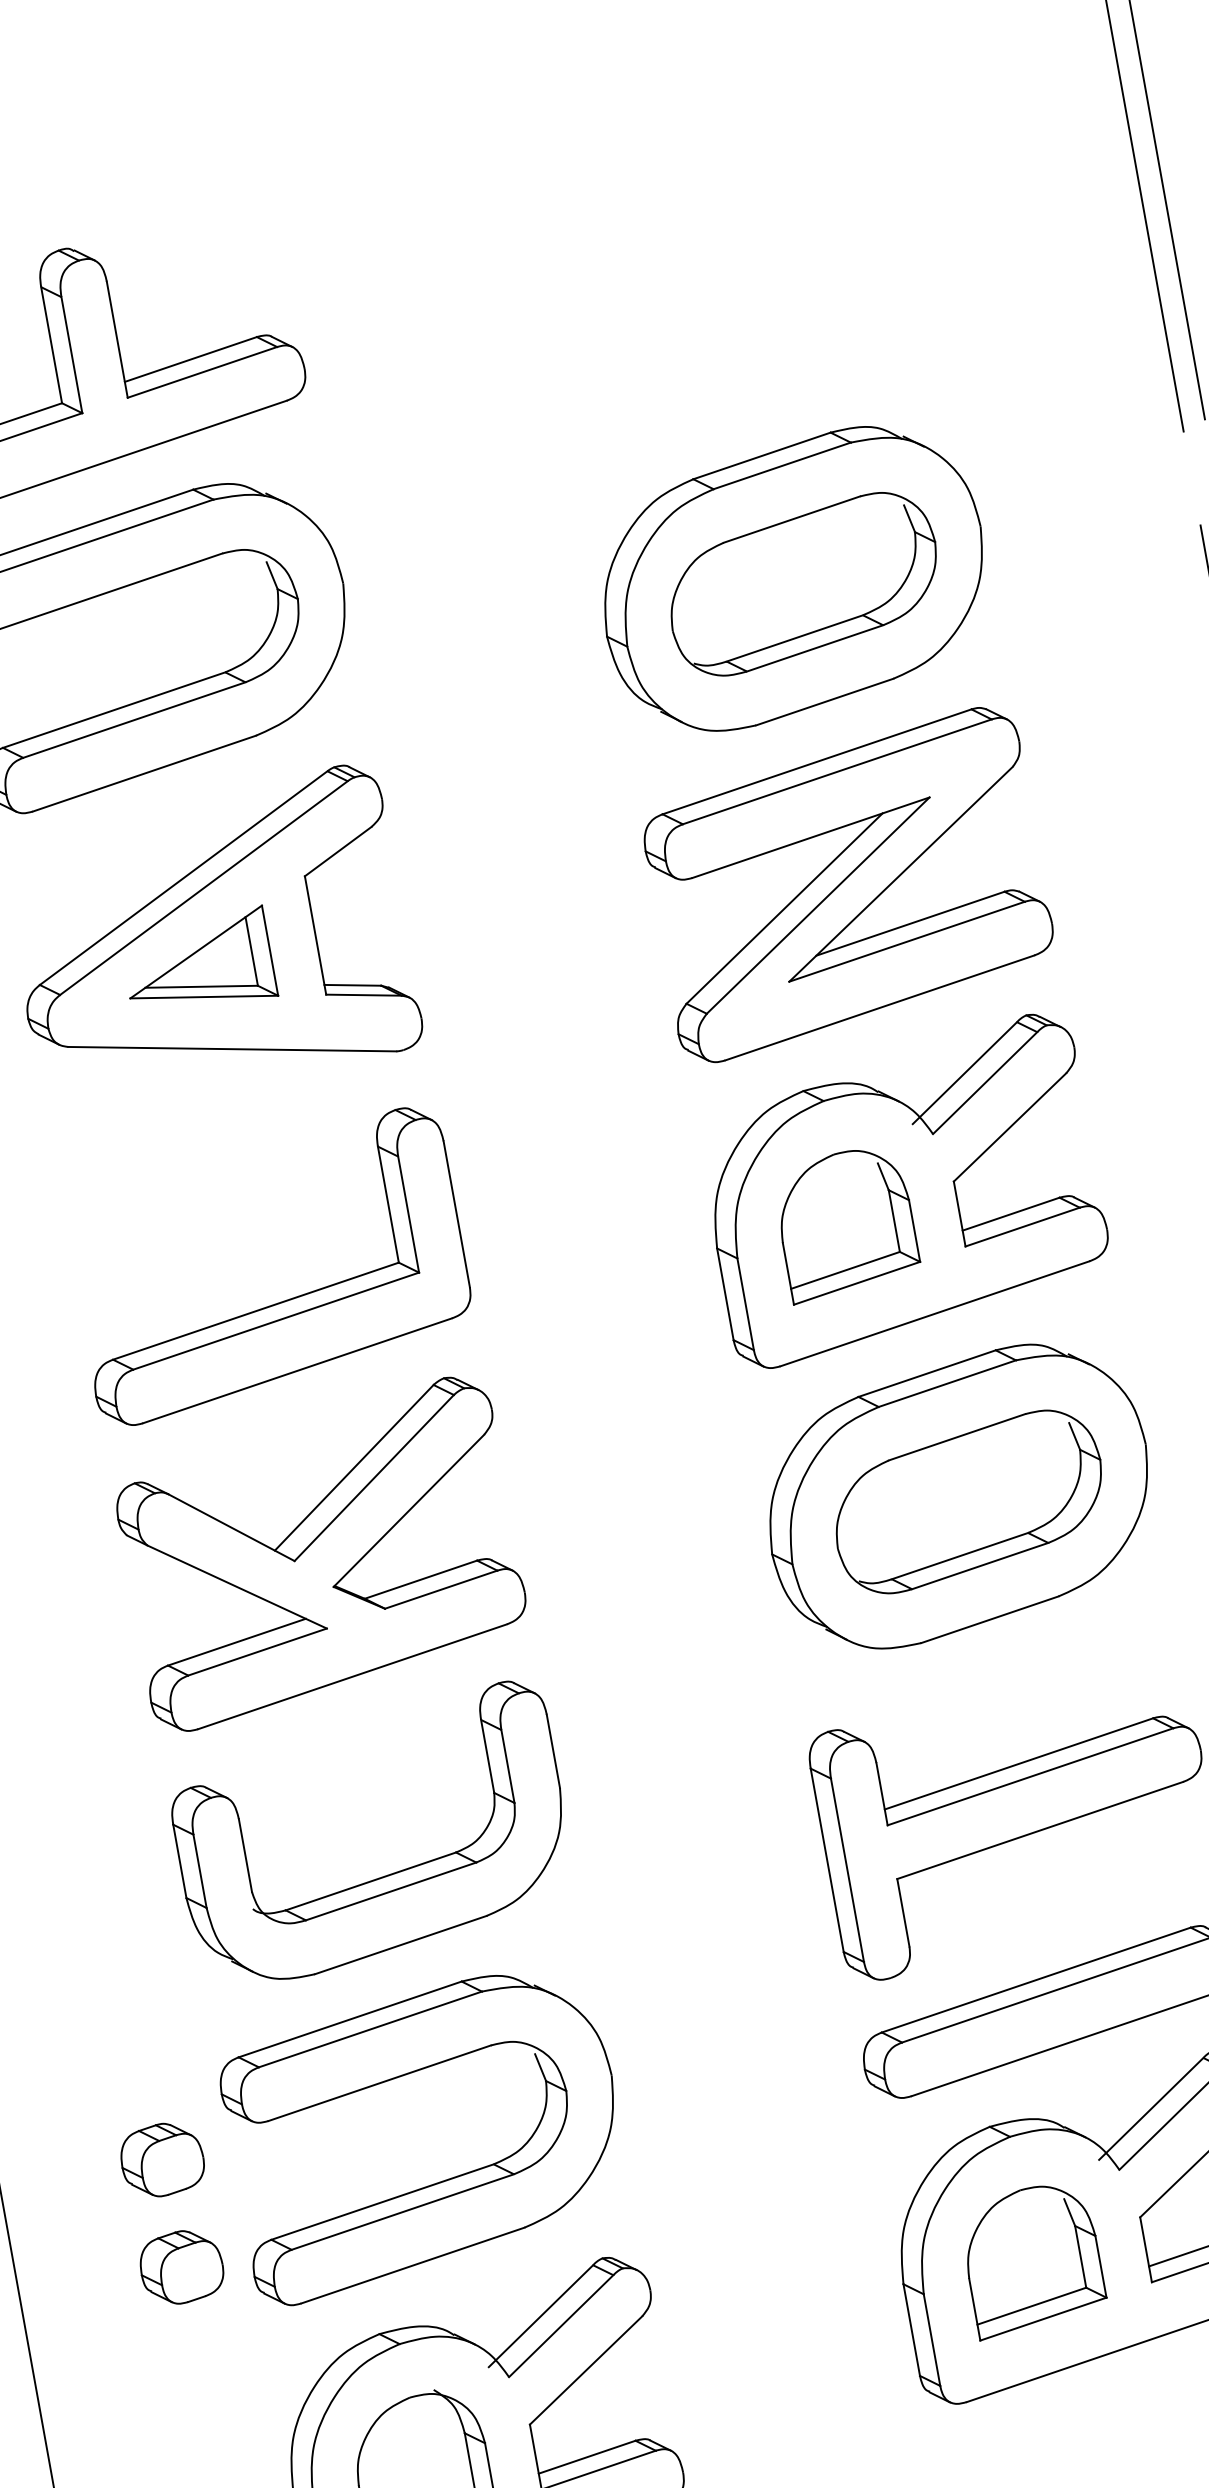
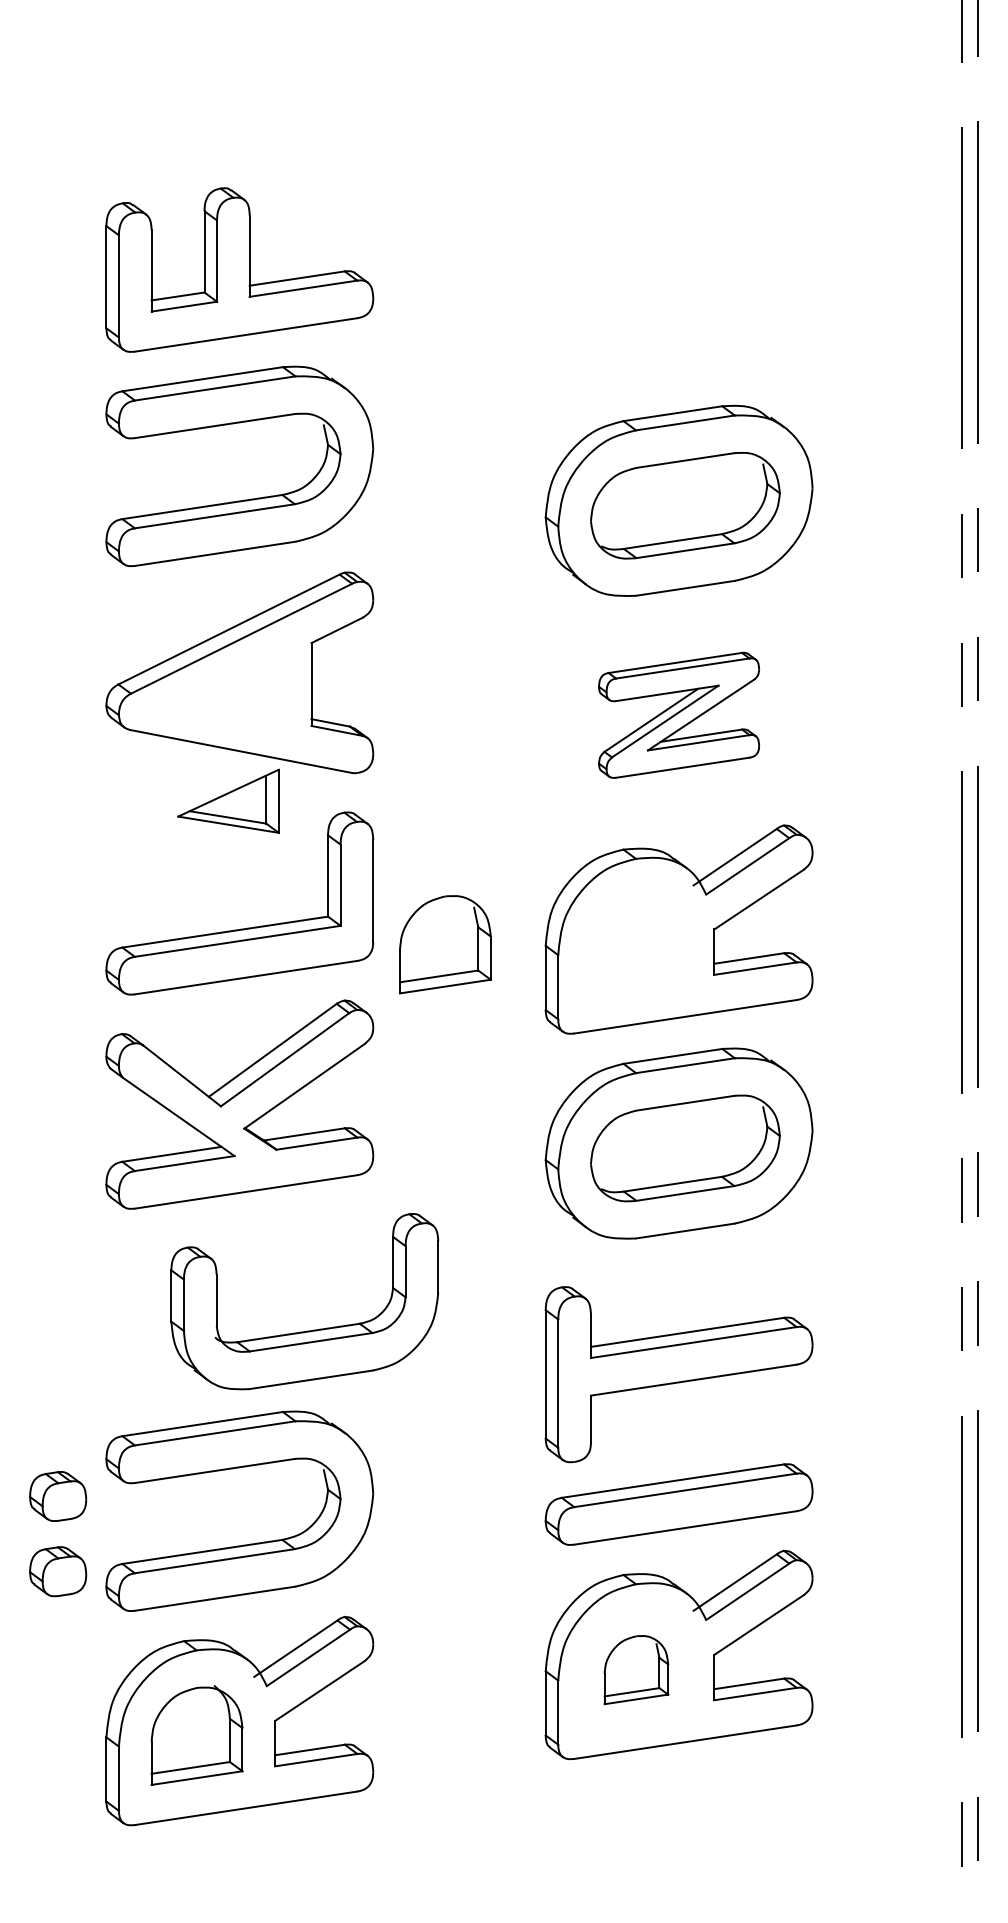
part: (847, 885) -> (678, 715), size x0.6
part: (198, 962) -> (228, 800), moved
part: (846, 1223) -> (445, 944), moved
part: (381, 1875) -> (306, 1330), moved
part: (1032, 2258) -> (636, 1669), size x0.7

